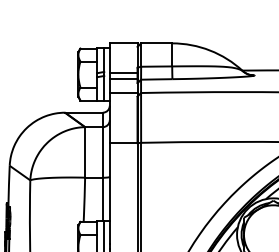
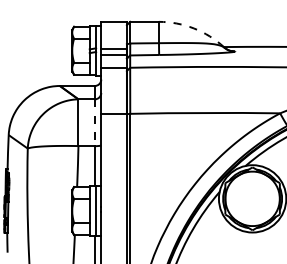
arc: (209, 50) -> (193, 28), solid -> dashed
line: (102, 153) -> (94, 123), solid -> dashed

